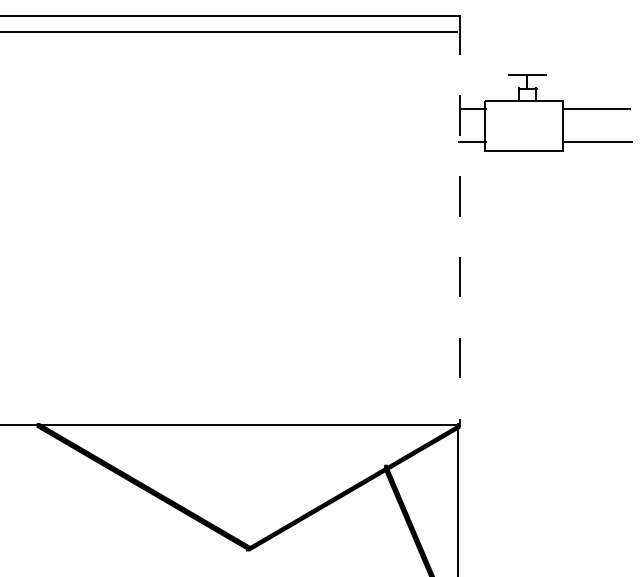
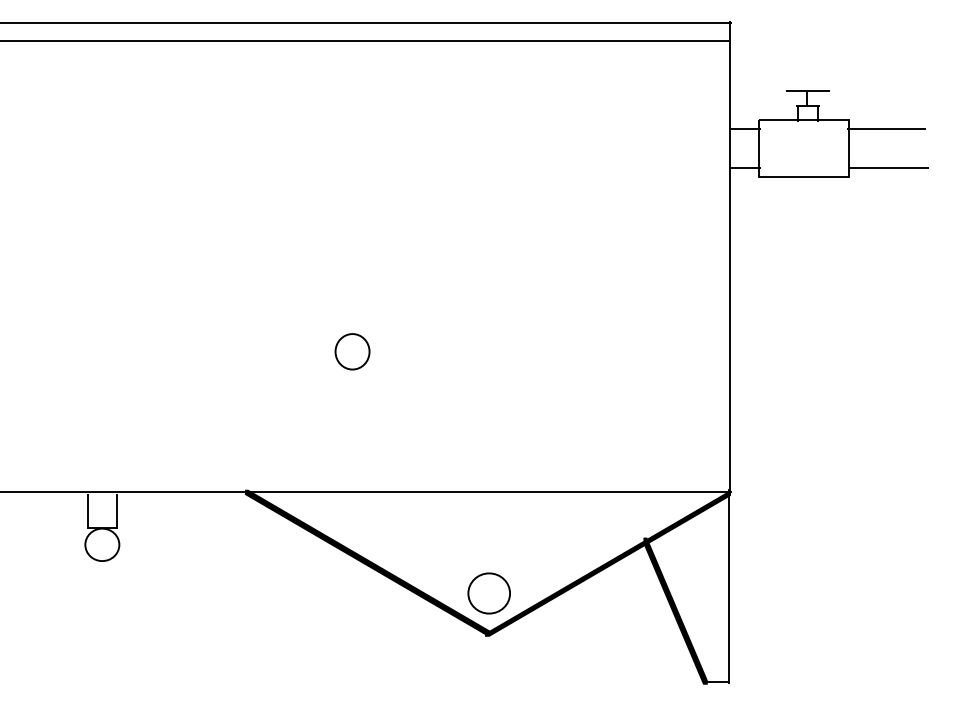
line: (460, 221) -> (730, 258), dashed -> solid
part: (130, 302) -> (352, 351), added
part: (249, 513) -> (488, 593), added

